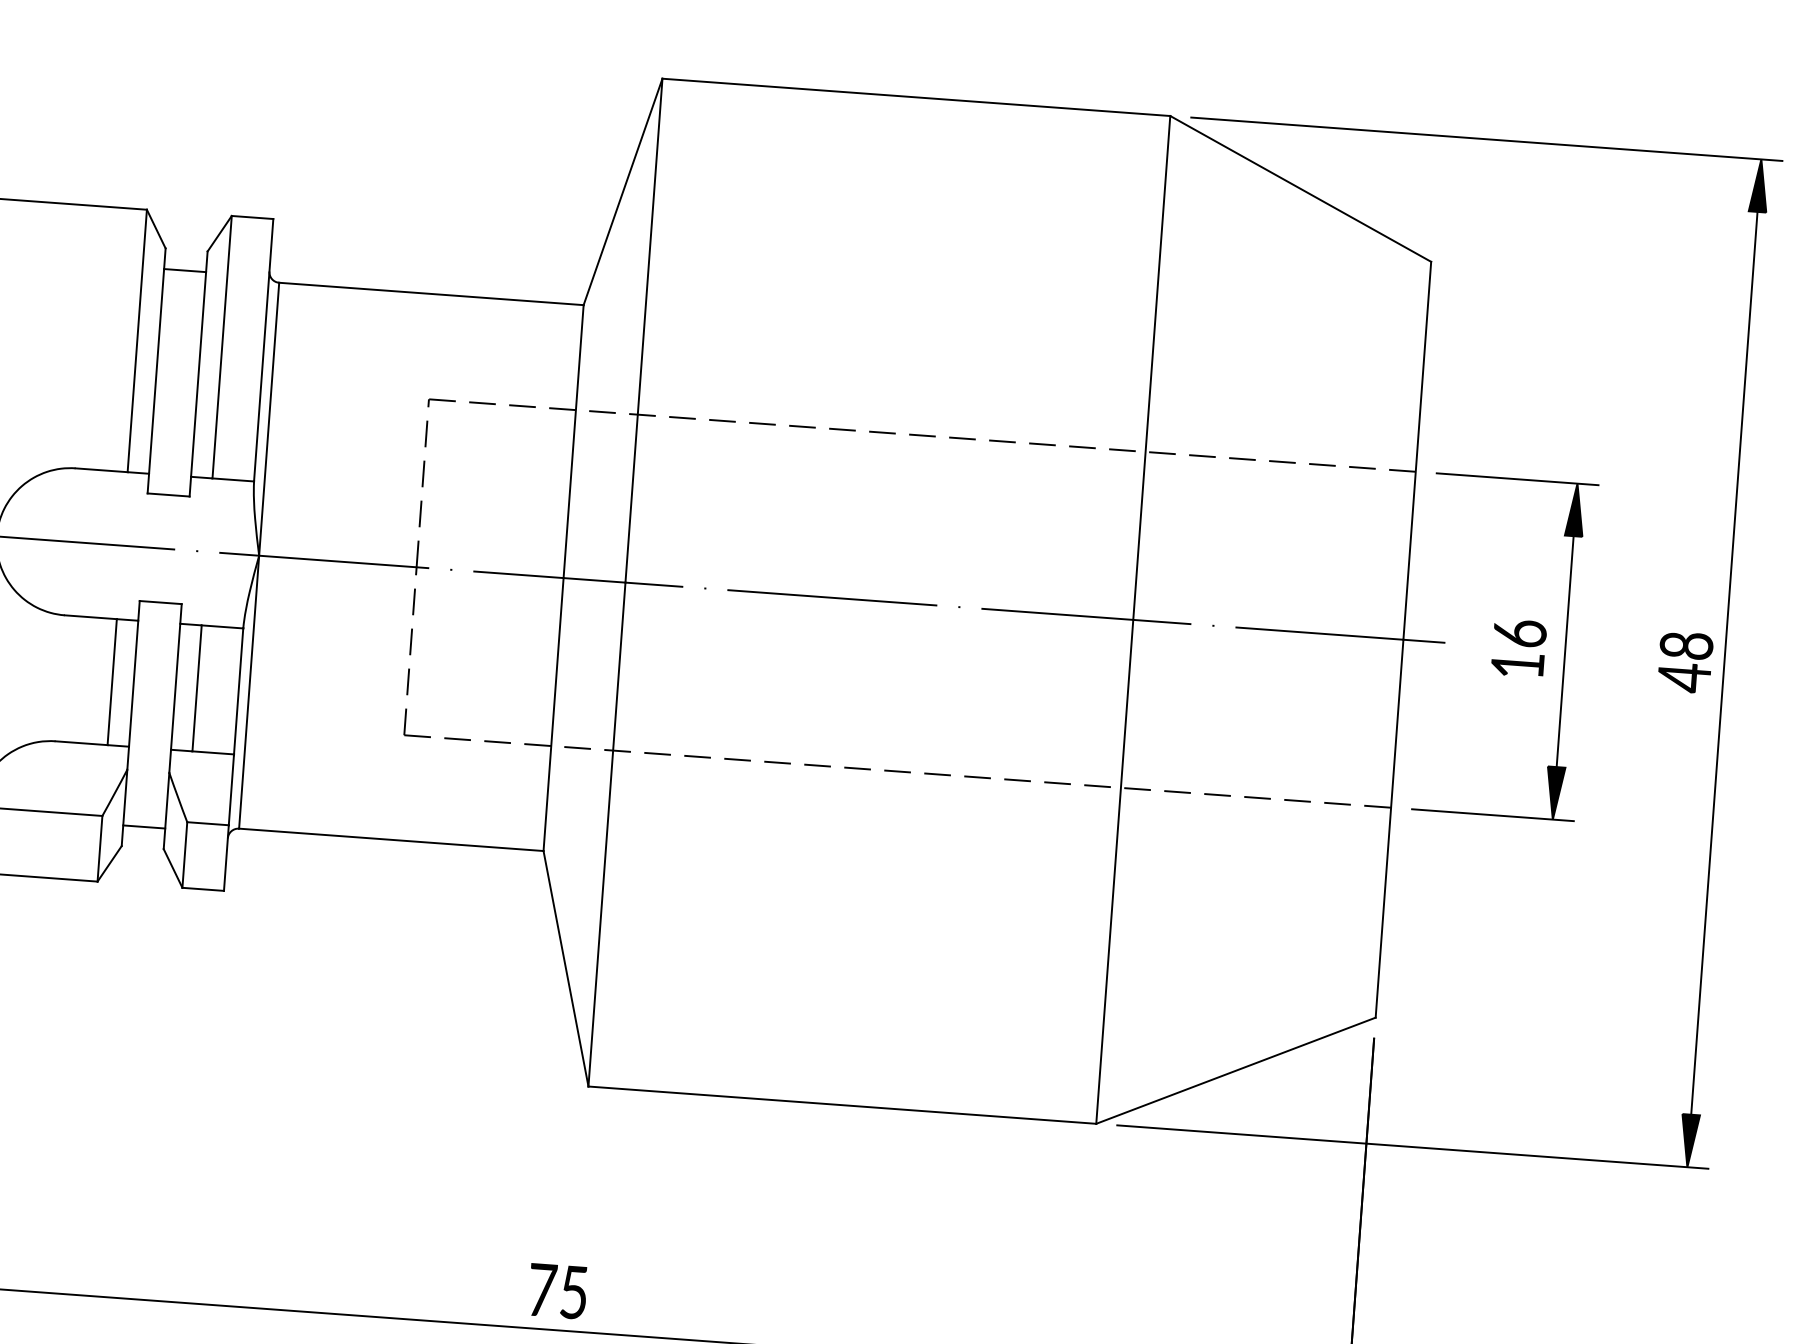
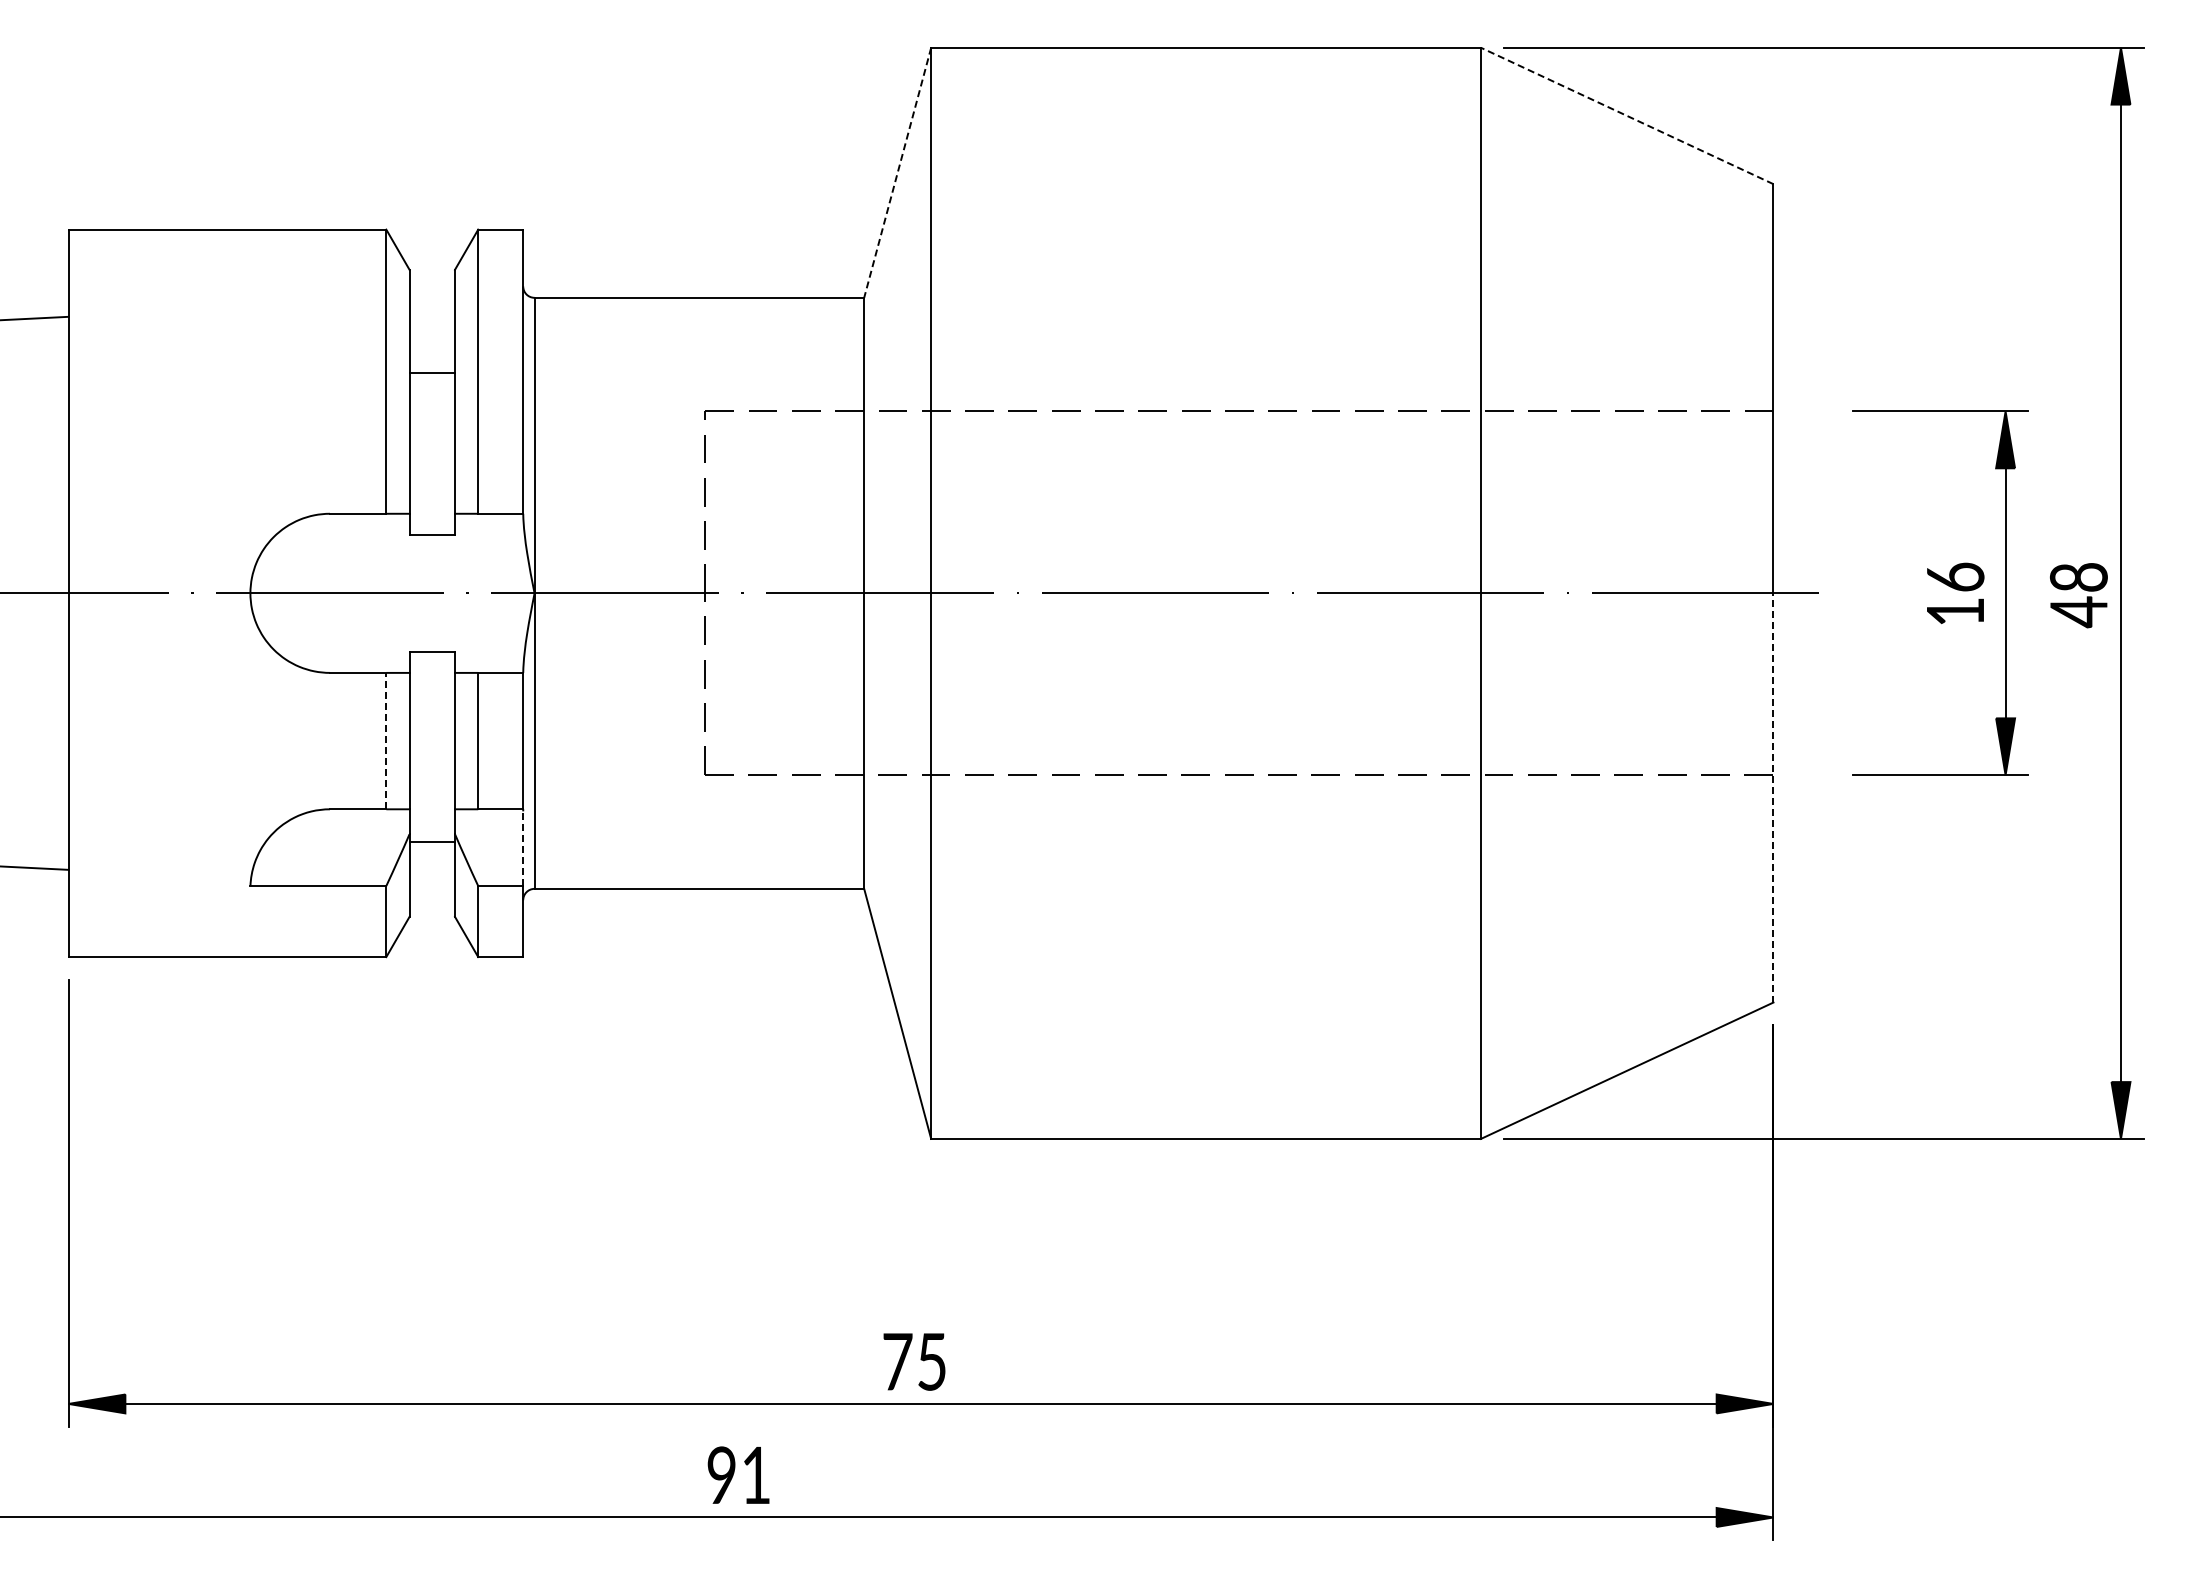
line: (1300, 188) -> (1626, 115), solid -> dashed
line: (622, 192) -> (897, 173), solid -> dashed
line: (185, 270) -> (432, 373), moved
part: (1509, 639) -> (1944, 584), moved
line: (112, 681) -> (386, 740), solid -> dashed
line: (231, 790) -> (523, 848), solid -> dashed
line: (144, 826) -> (432, 841), moved
line: (1389, 828) -> (1773, 797), solid -> dashed

